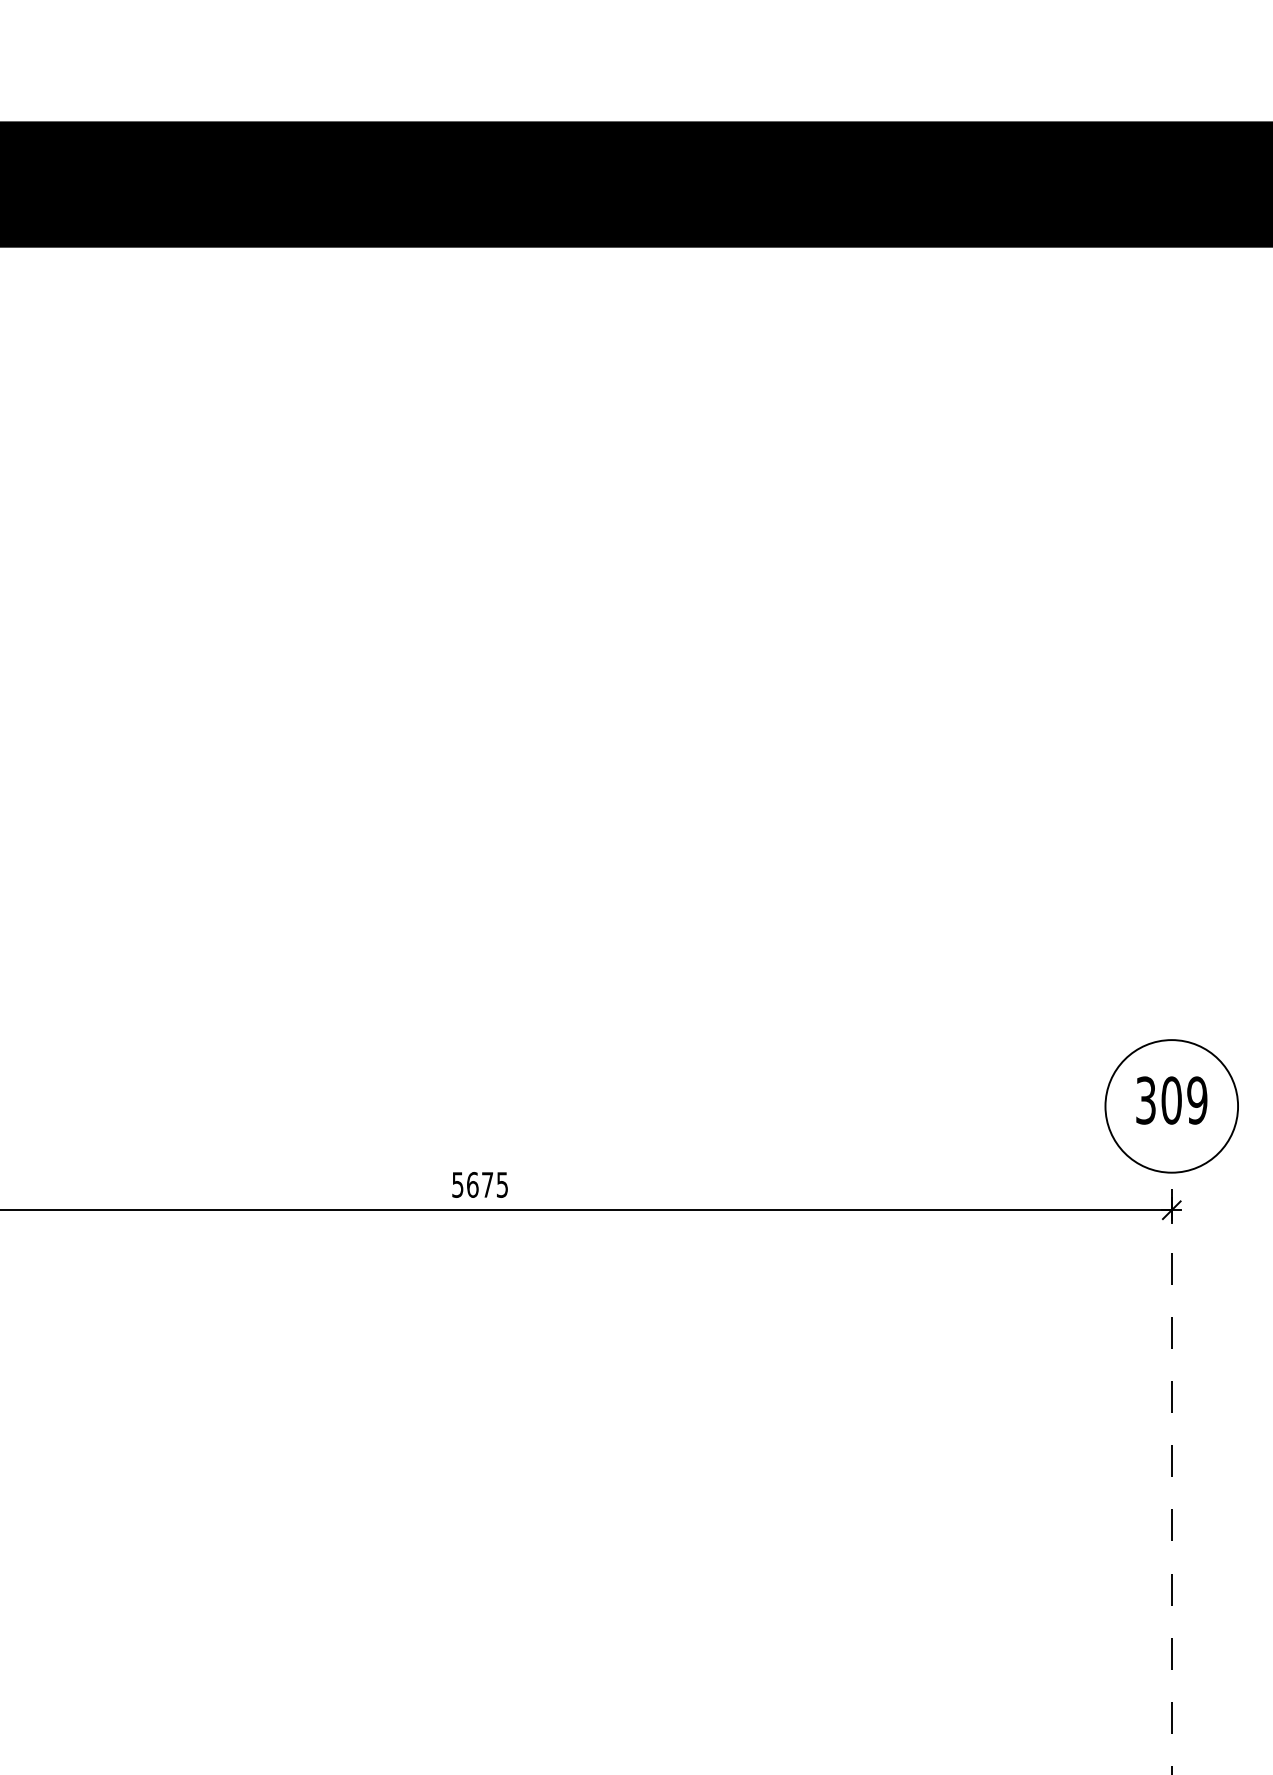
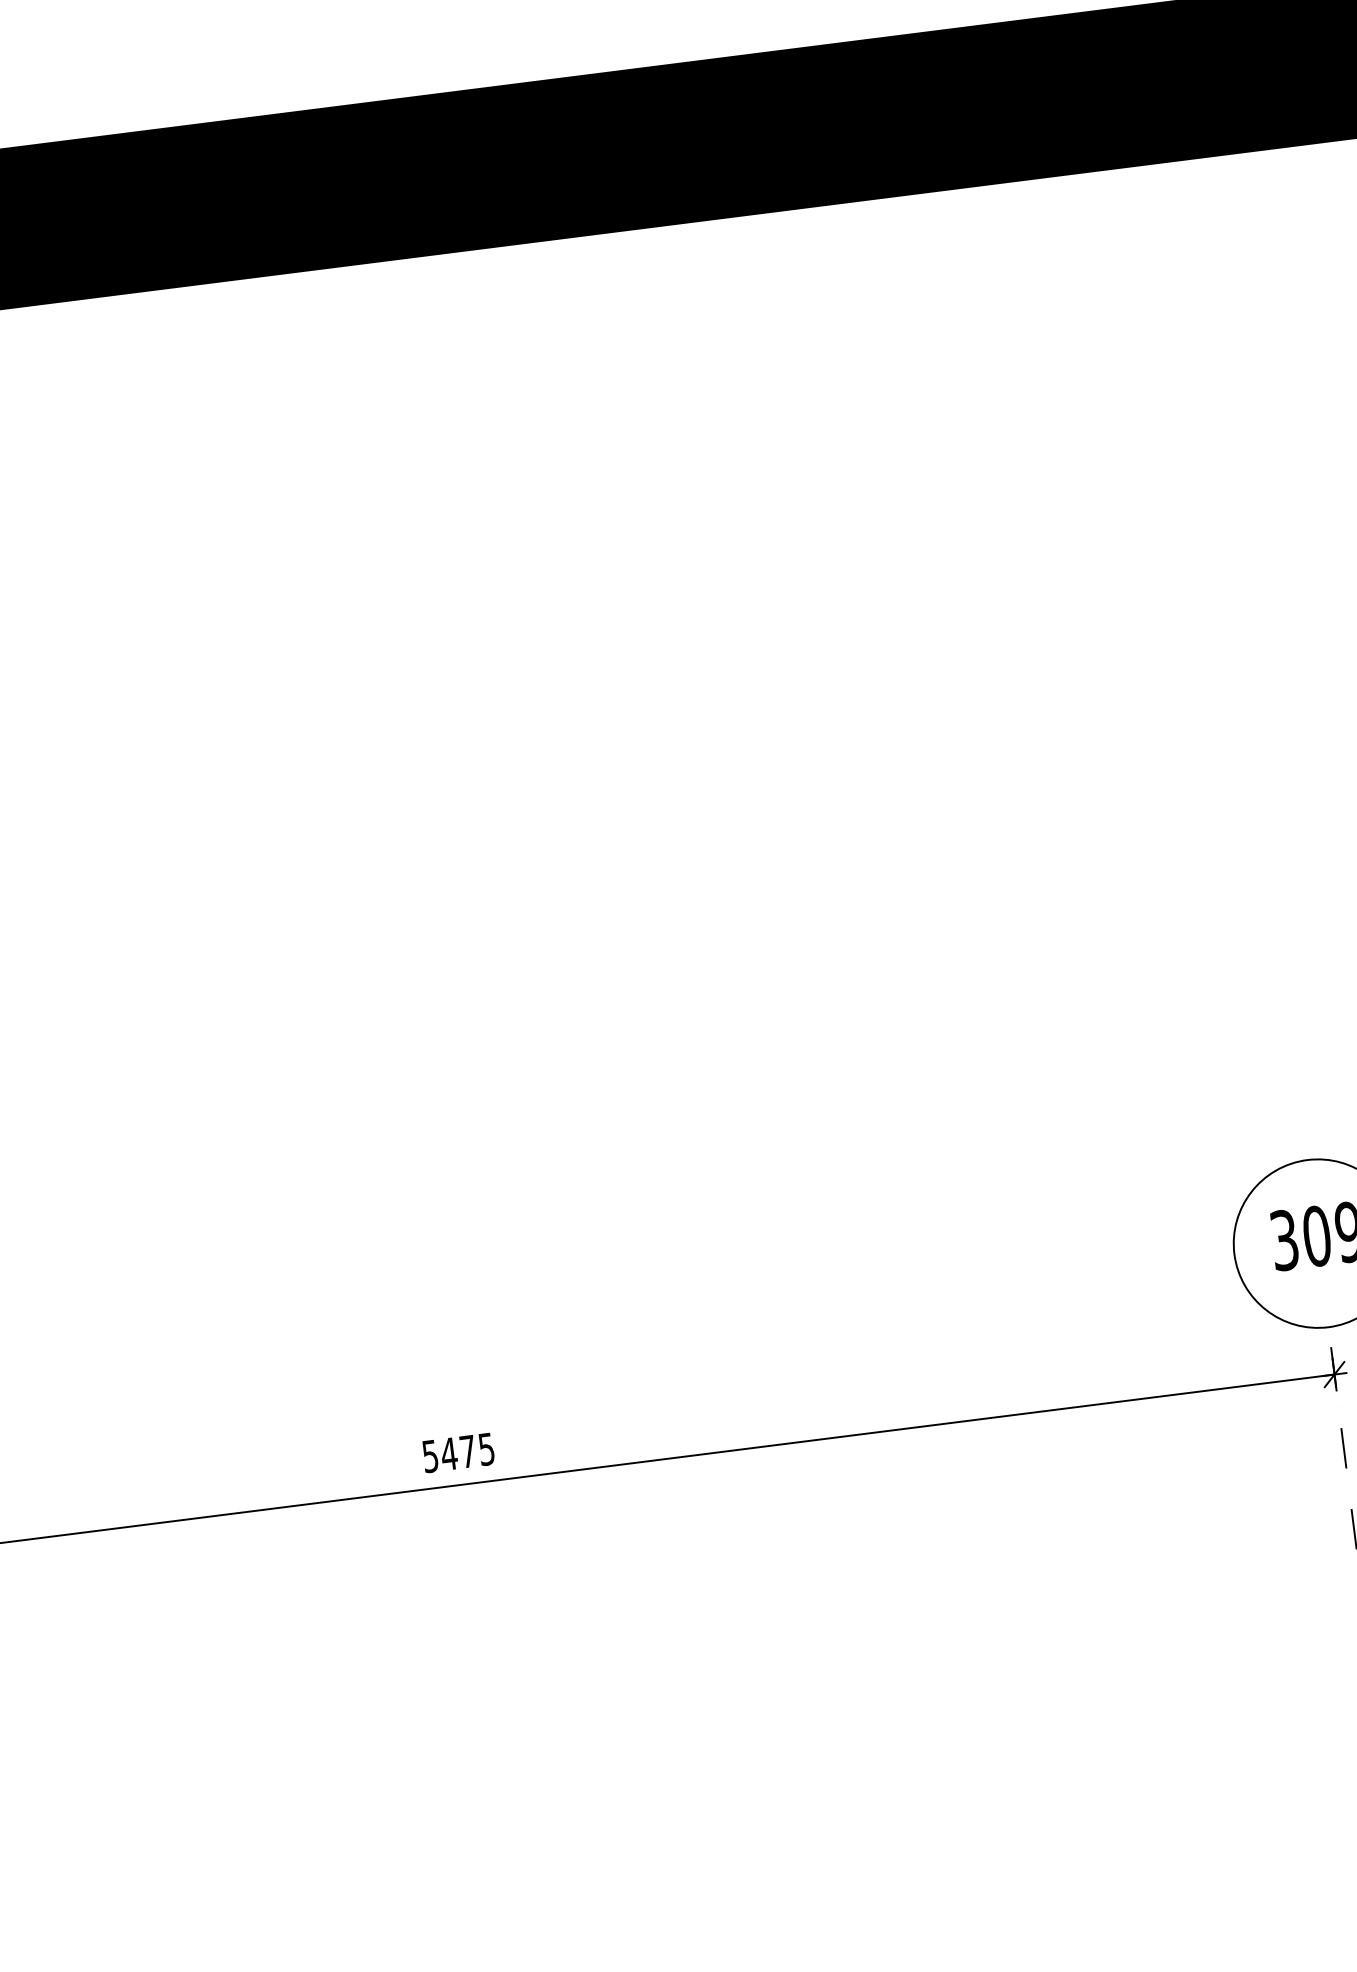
text: (472, 1184) -> (448, 1453), 5675 -> 5475

